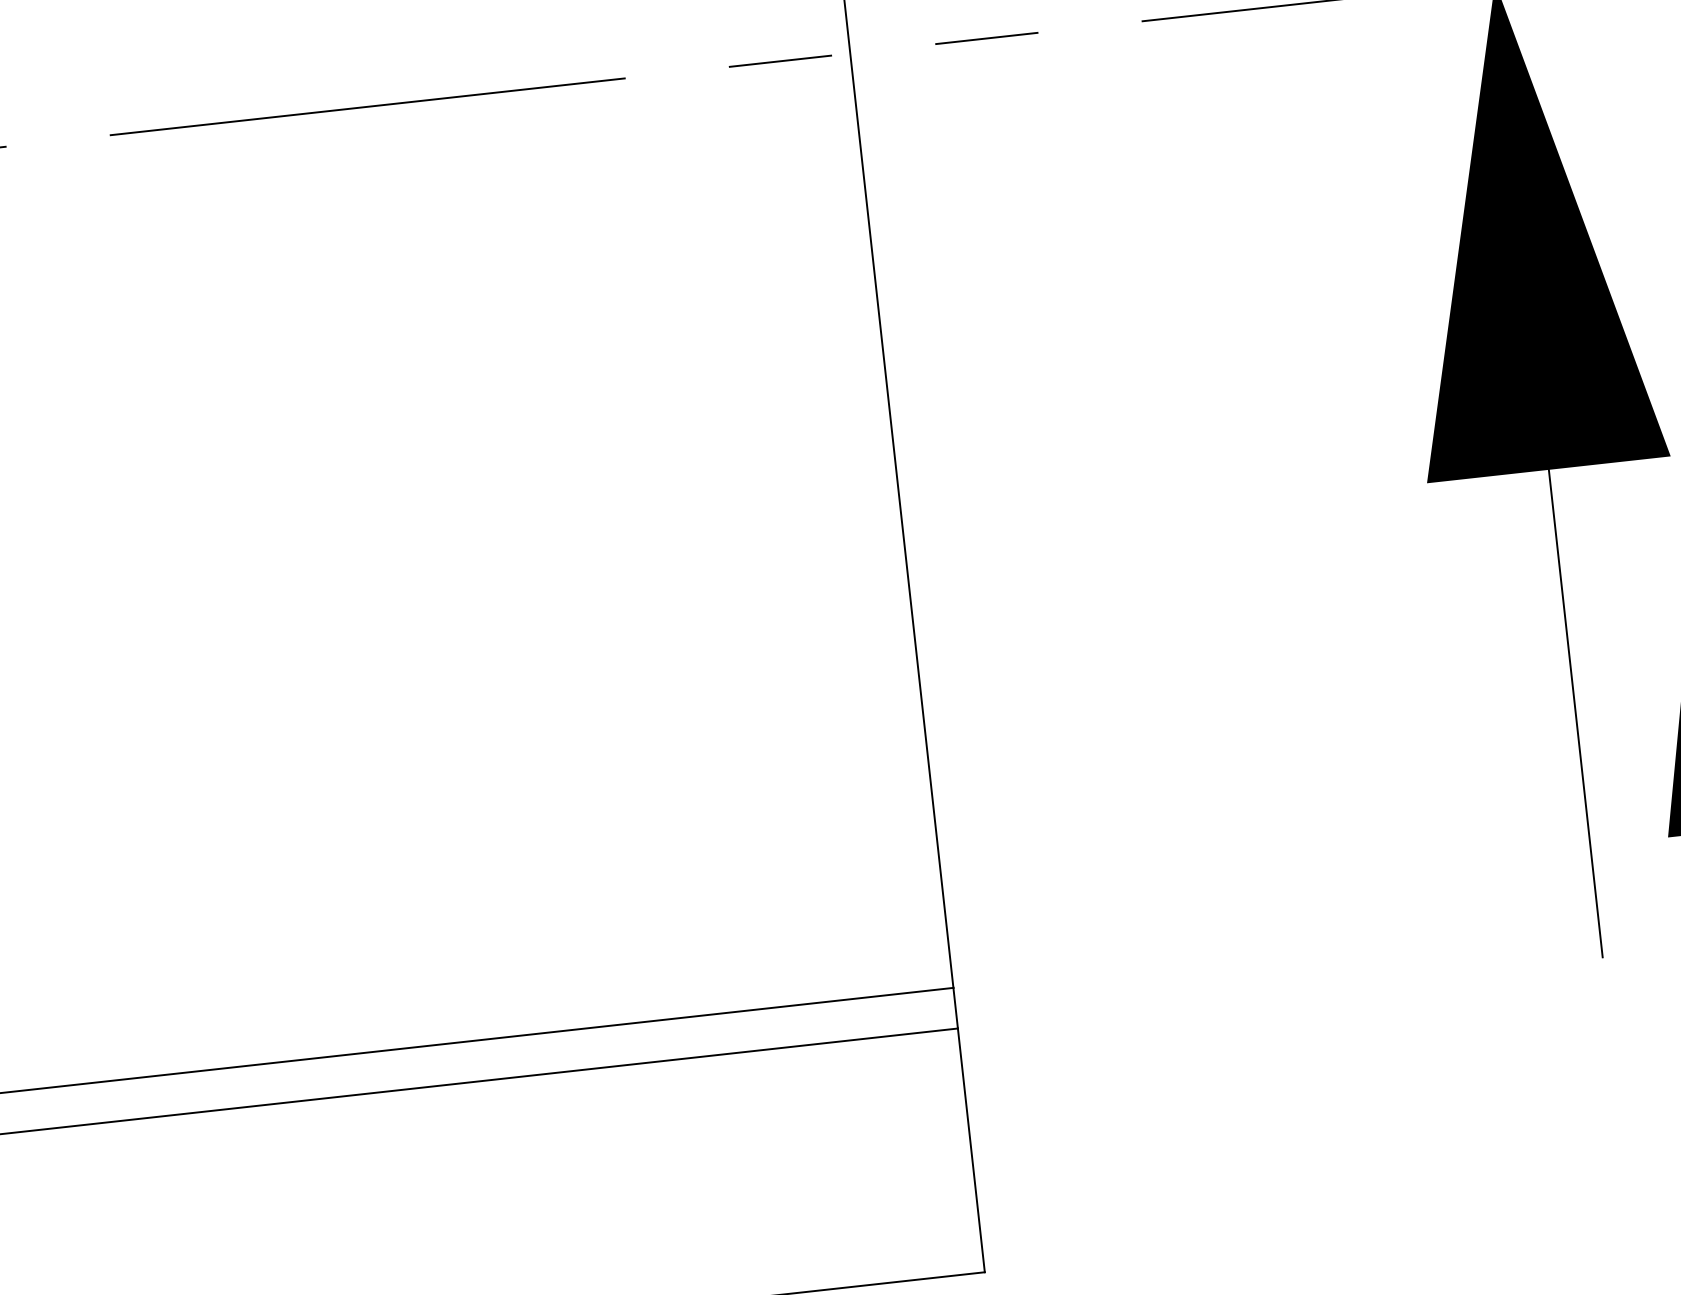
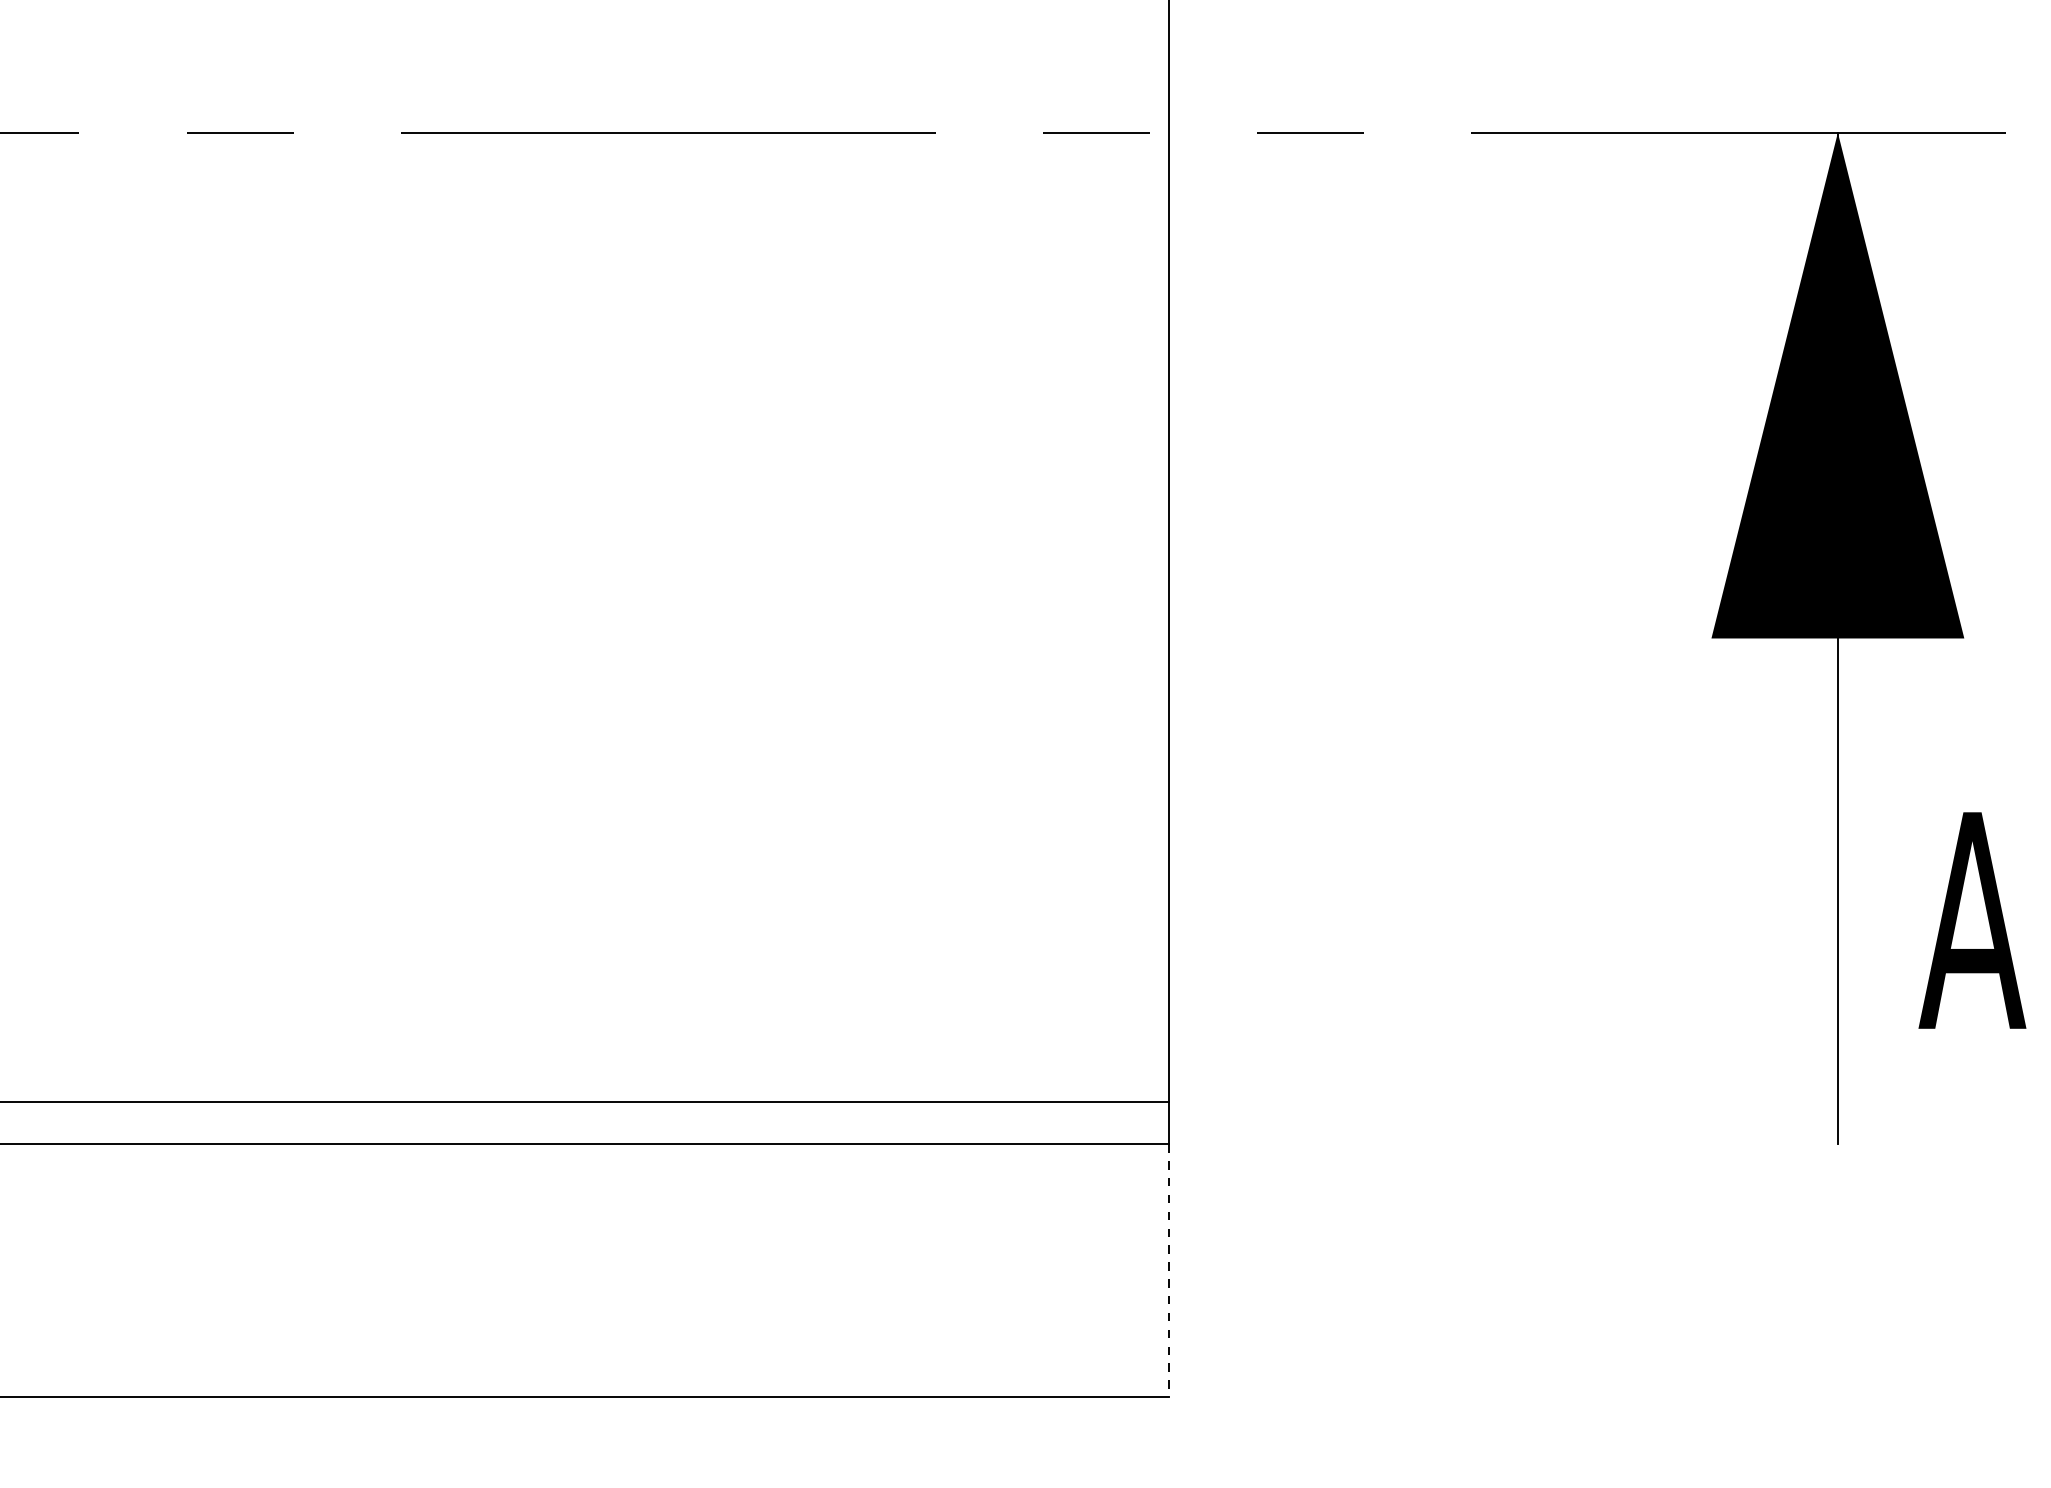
line: (971, 1151) -> (1168, 1271), solid -> dashed

